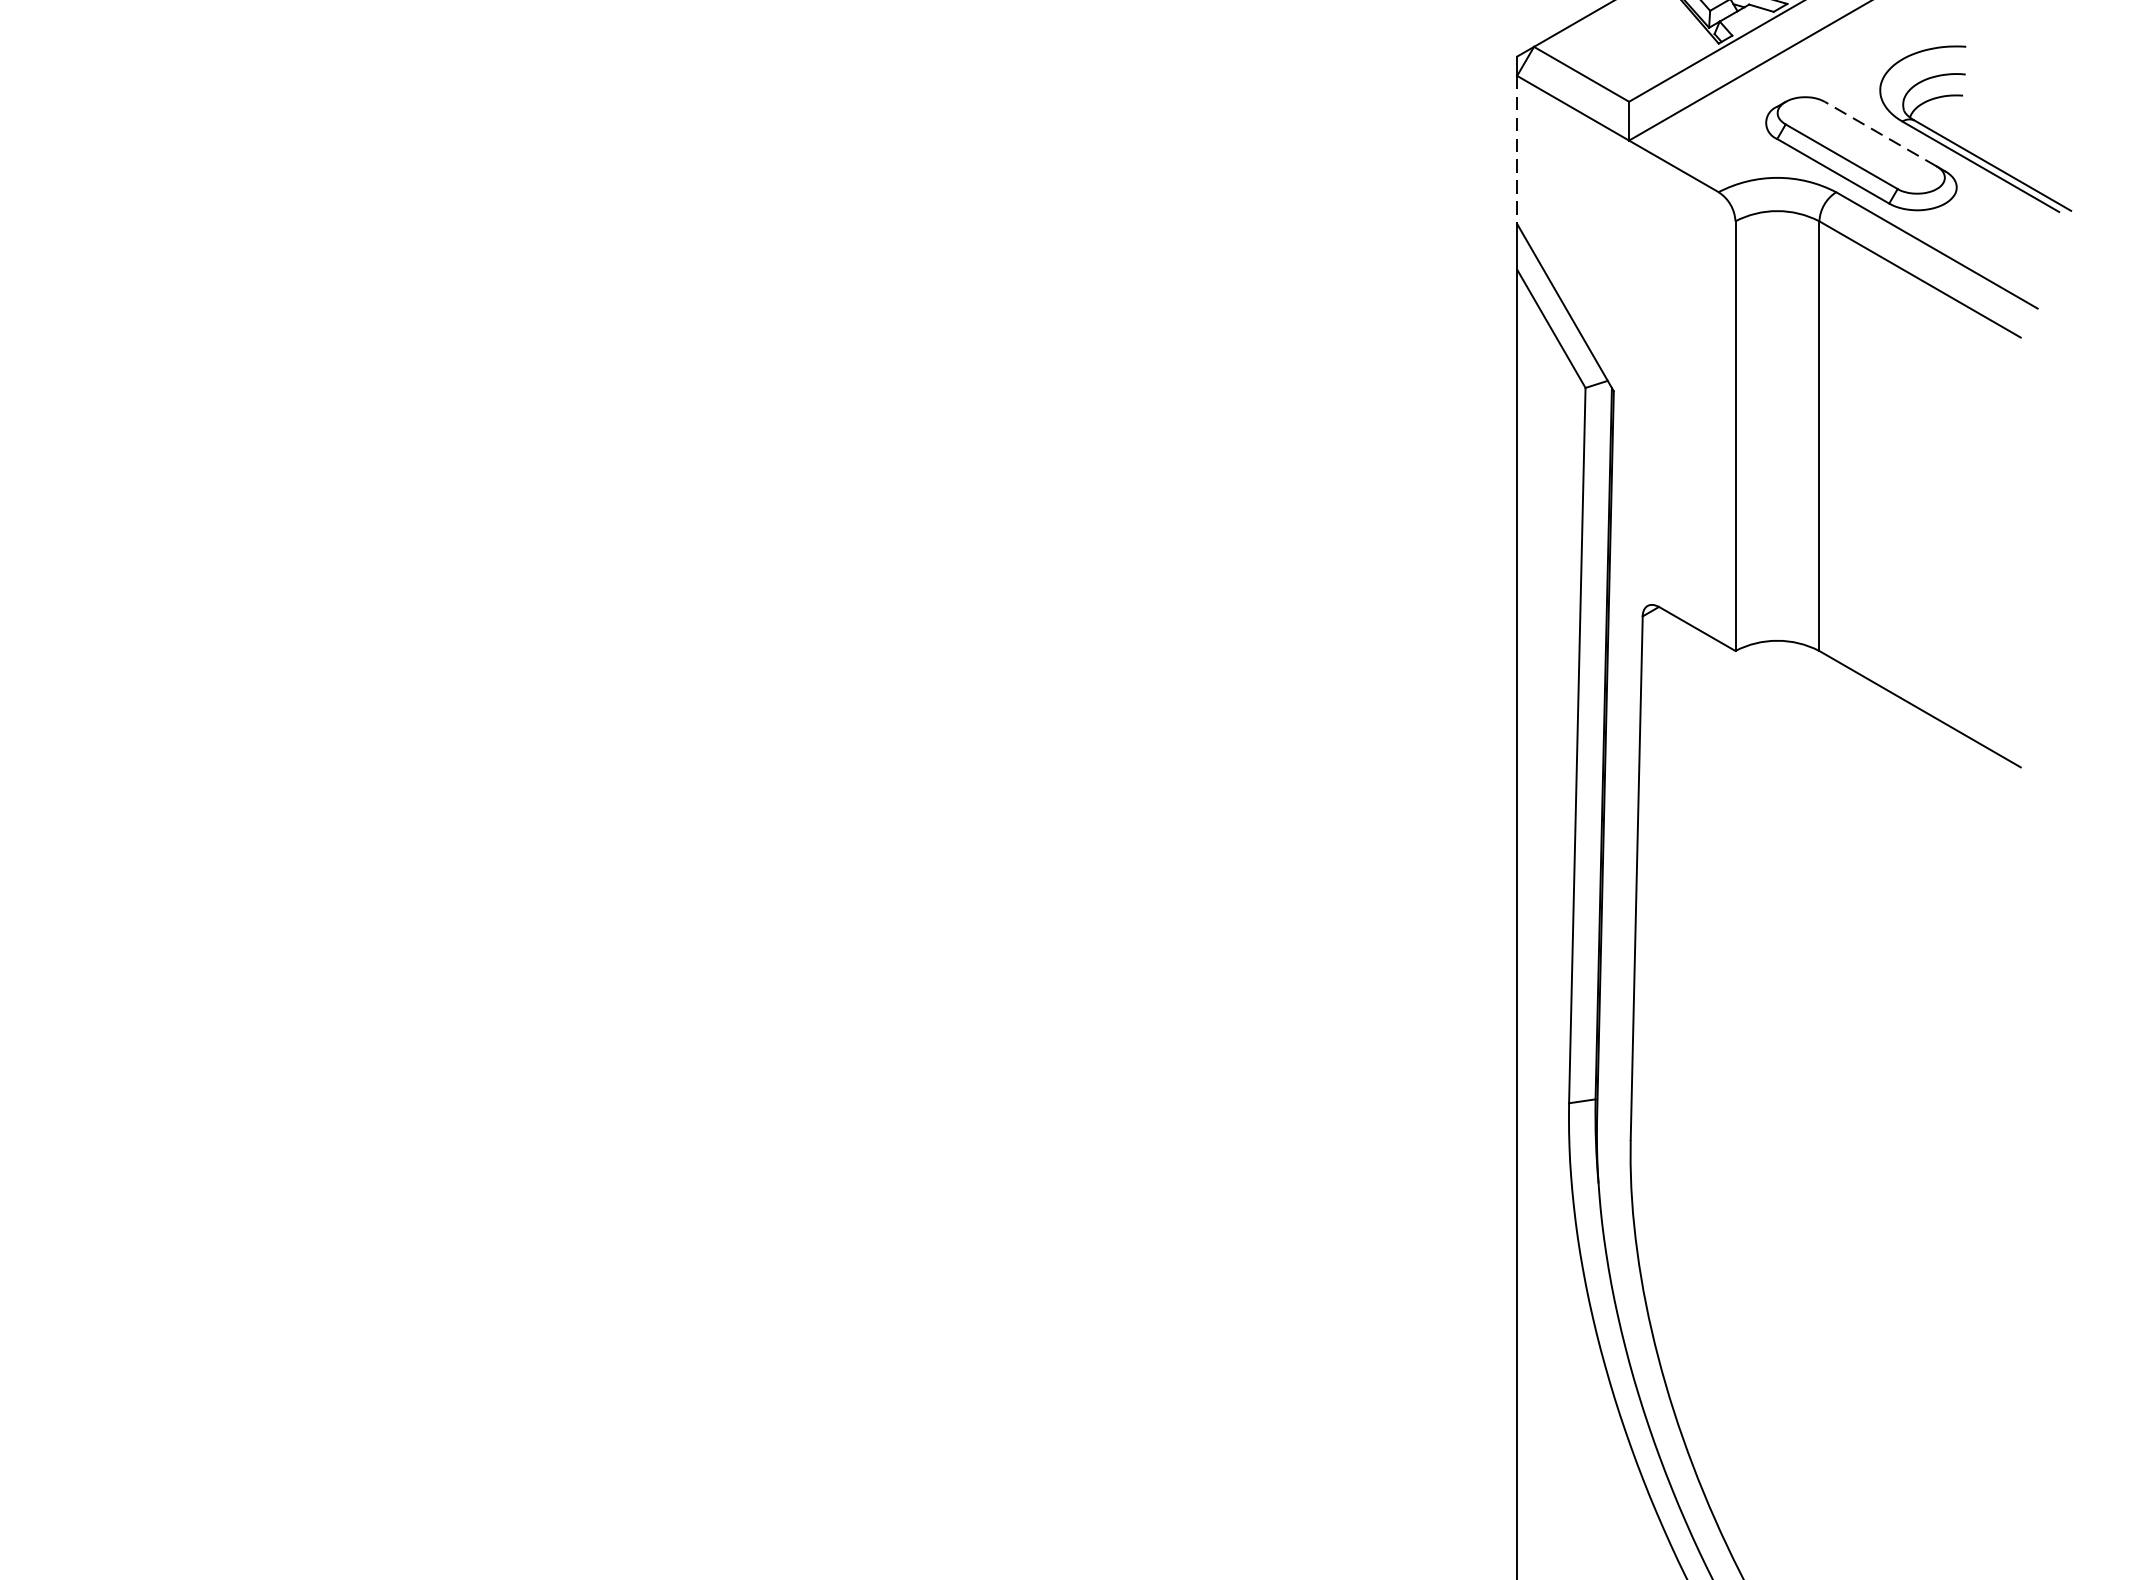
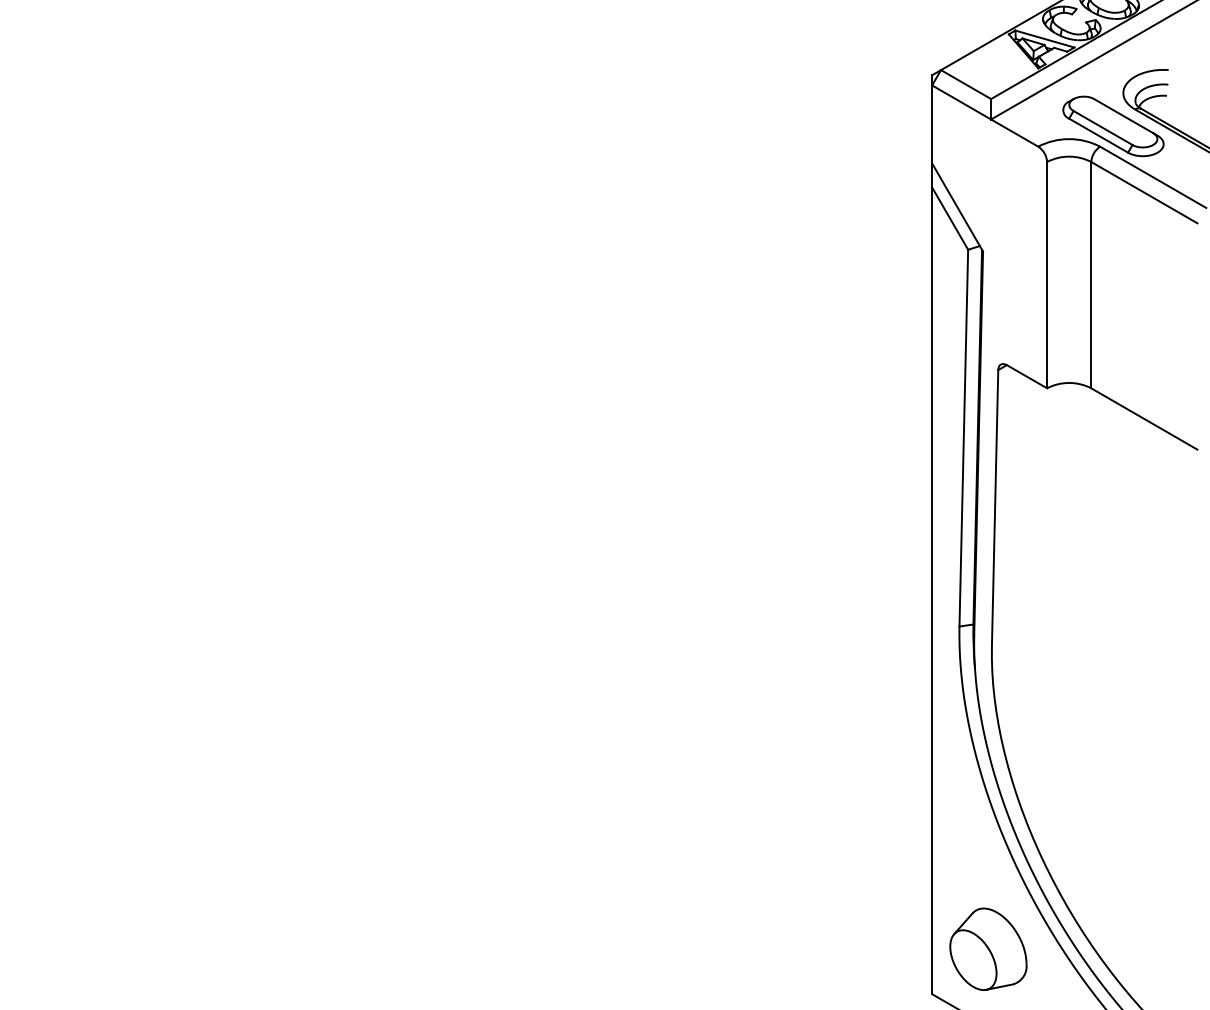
line: (1880, 132) -> (1123, 115), dashed -> solid
line: (1517, 150) -> (932, 124), dashed -> solid

